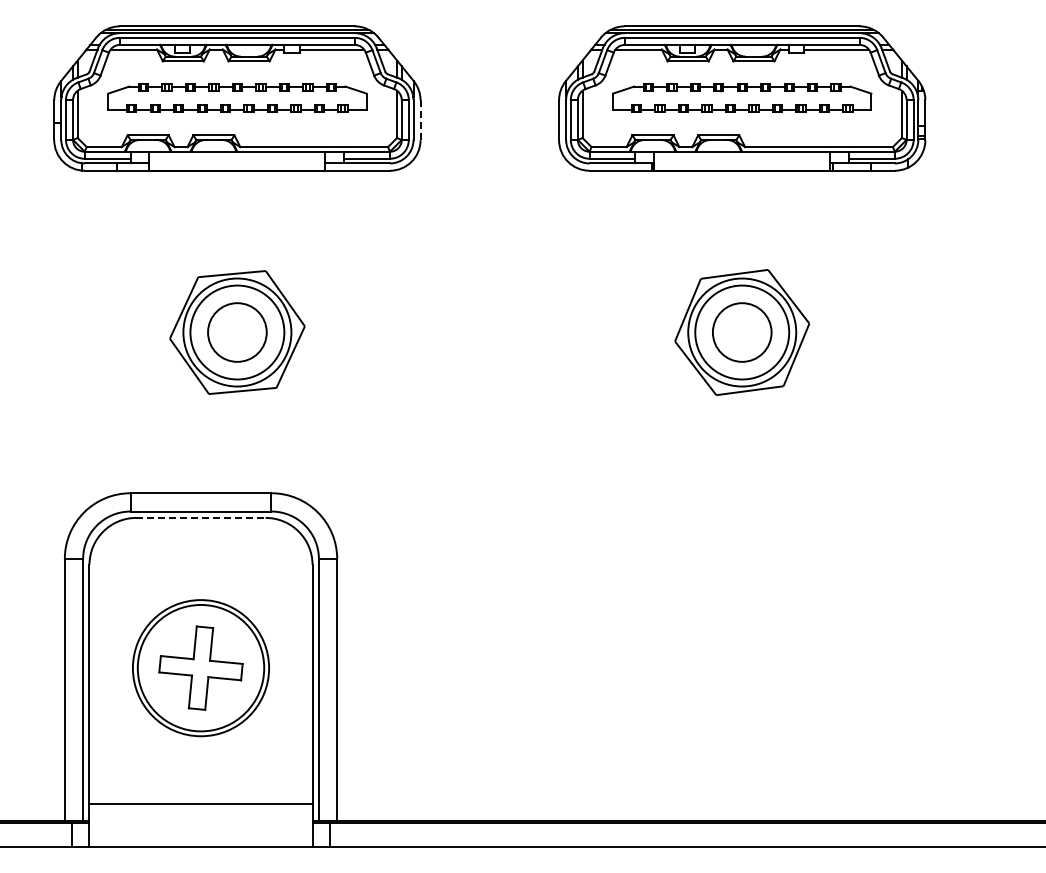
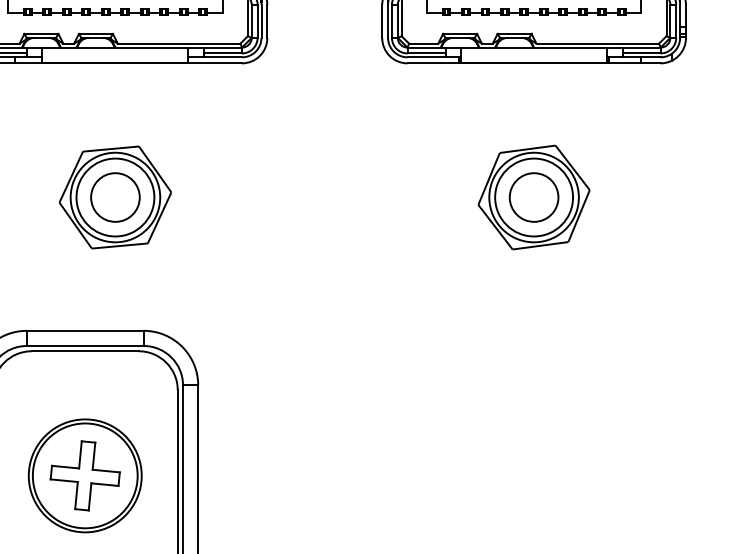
line: (420, 120) -> (267, 21), dashed -> solid
line: (201, 517) -> (85, 350), dashed -> solid

